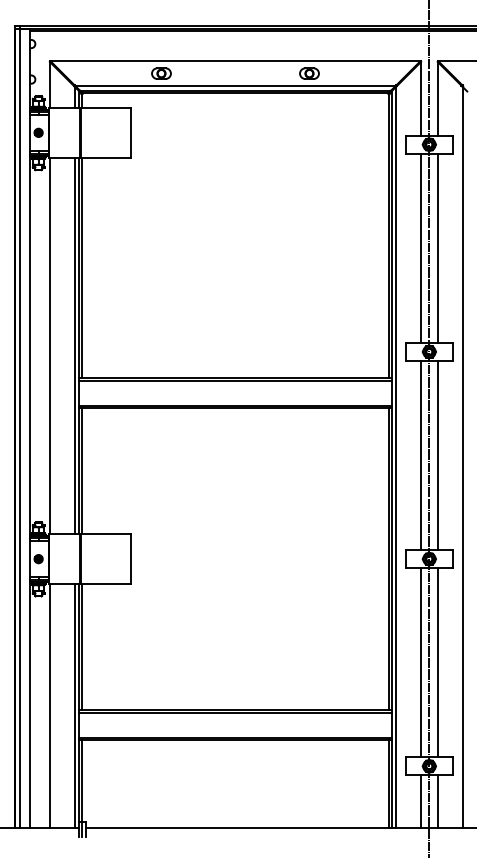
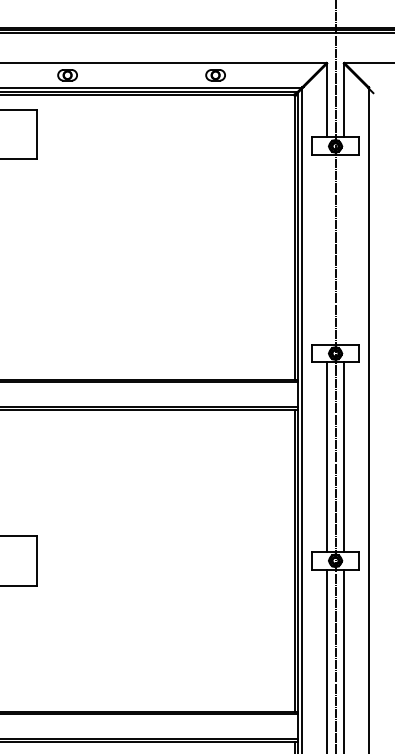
line: (421, 248) -> (327, 250), removed
line: (437, 248) -> (343, 250), removed

